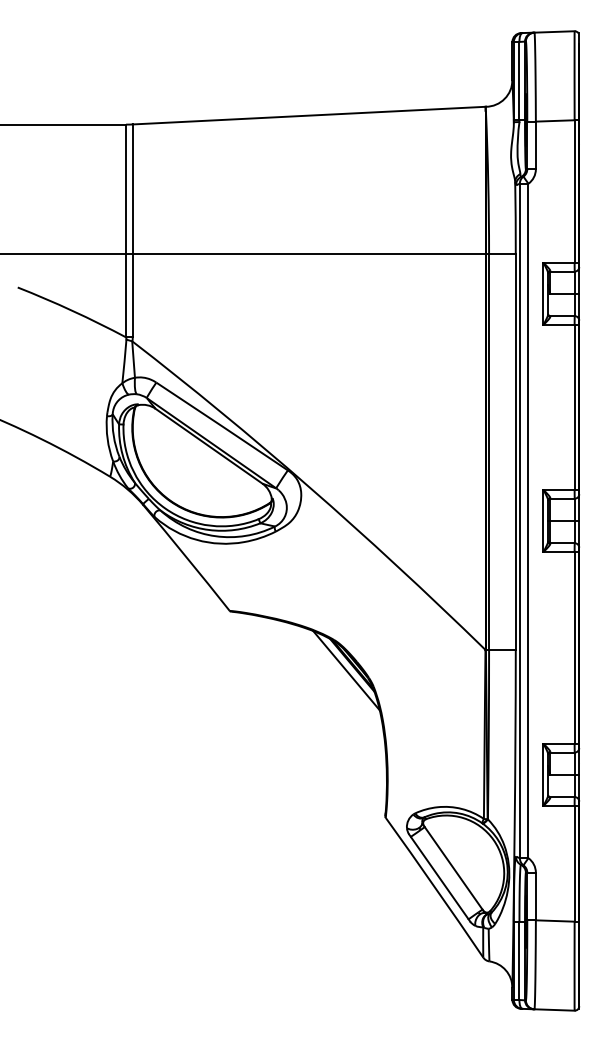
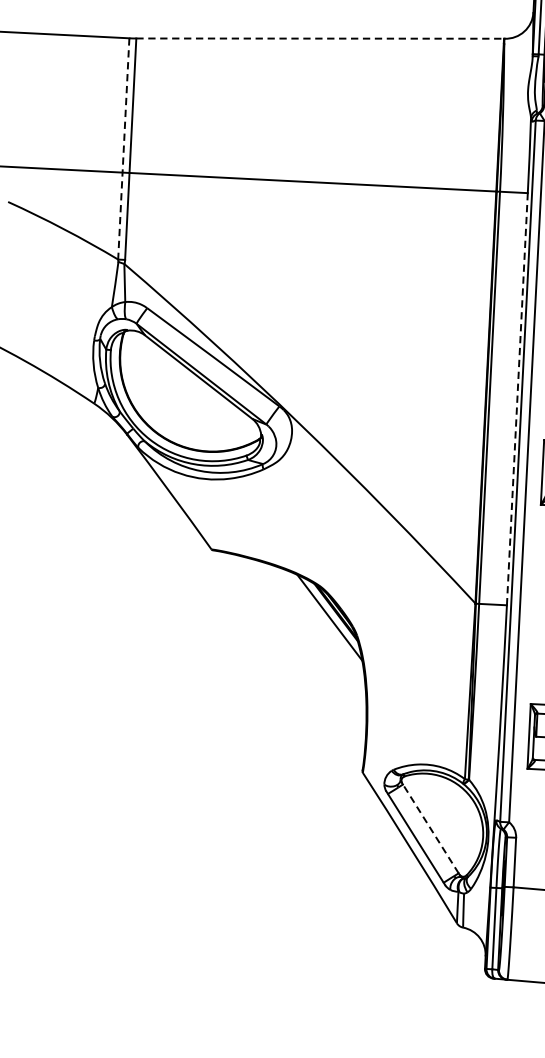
line: (309, 115) -> (320, 38), solid -> dashed
line: (126, 231) -> (124, 149), solid -> dashed
line: (515, 451) -> (517, 398), solid -> dashed
line: (453, 867) -> (430, 828), solid -> dashed

